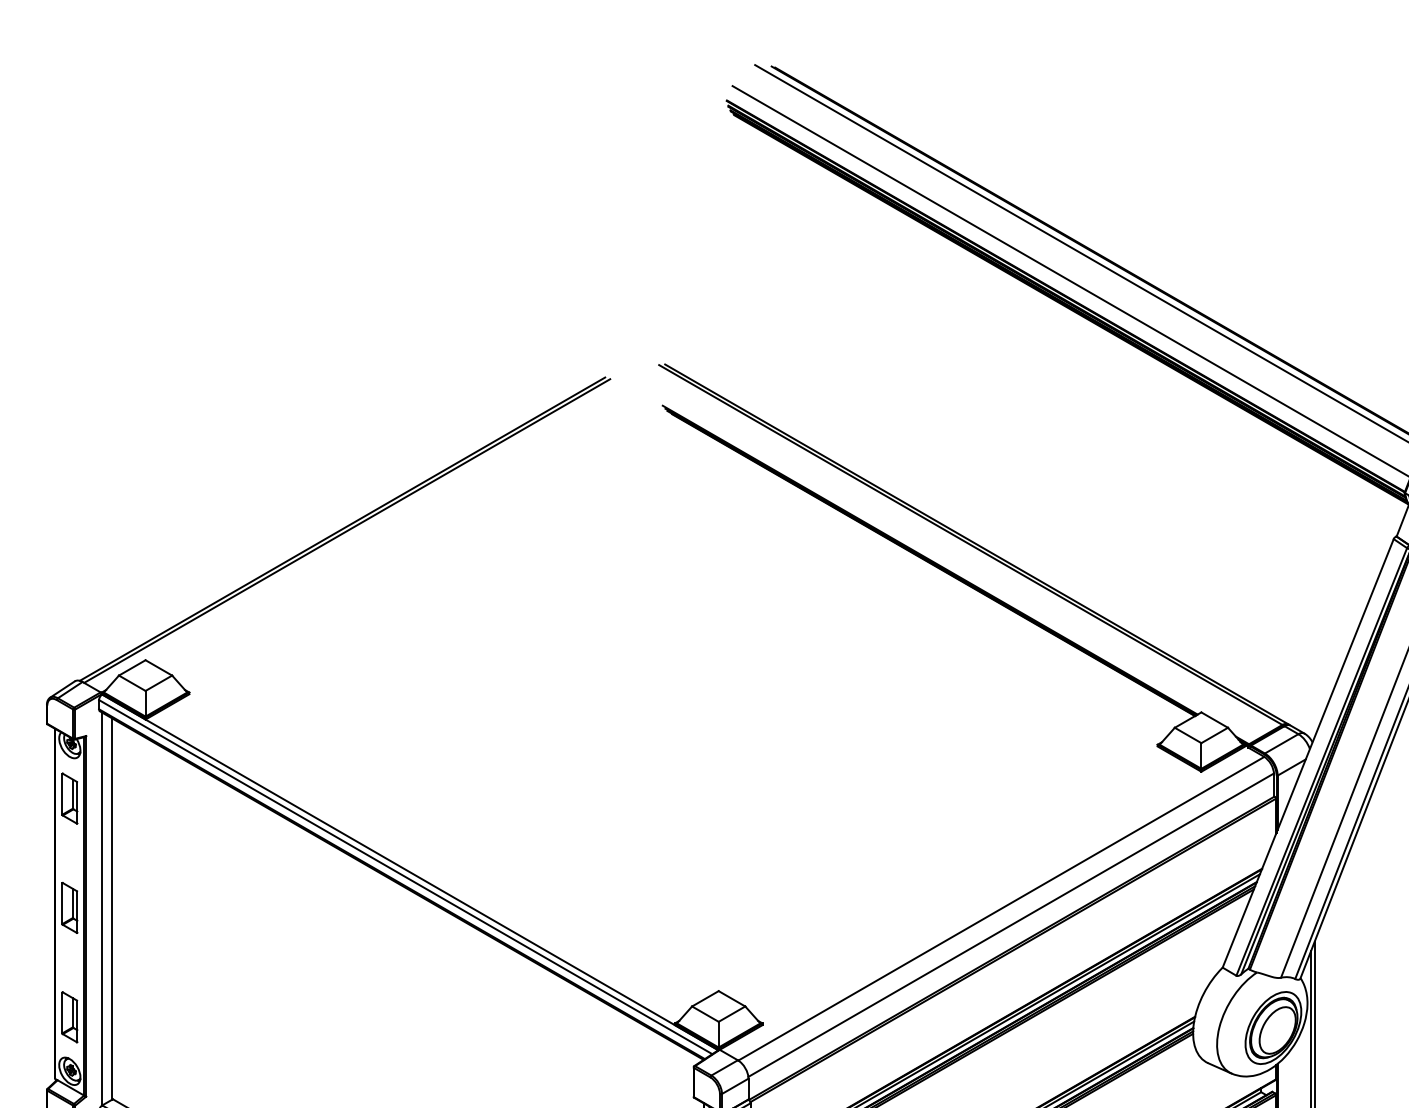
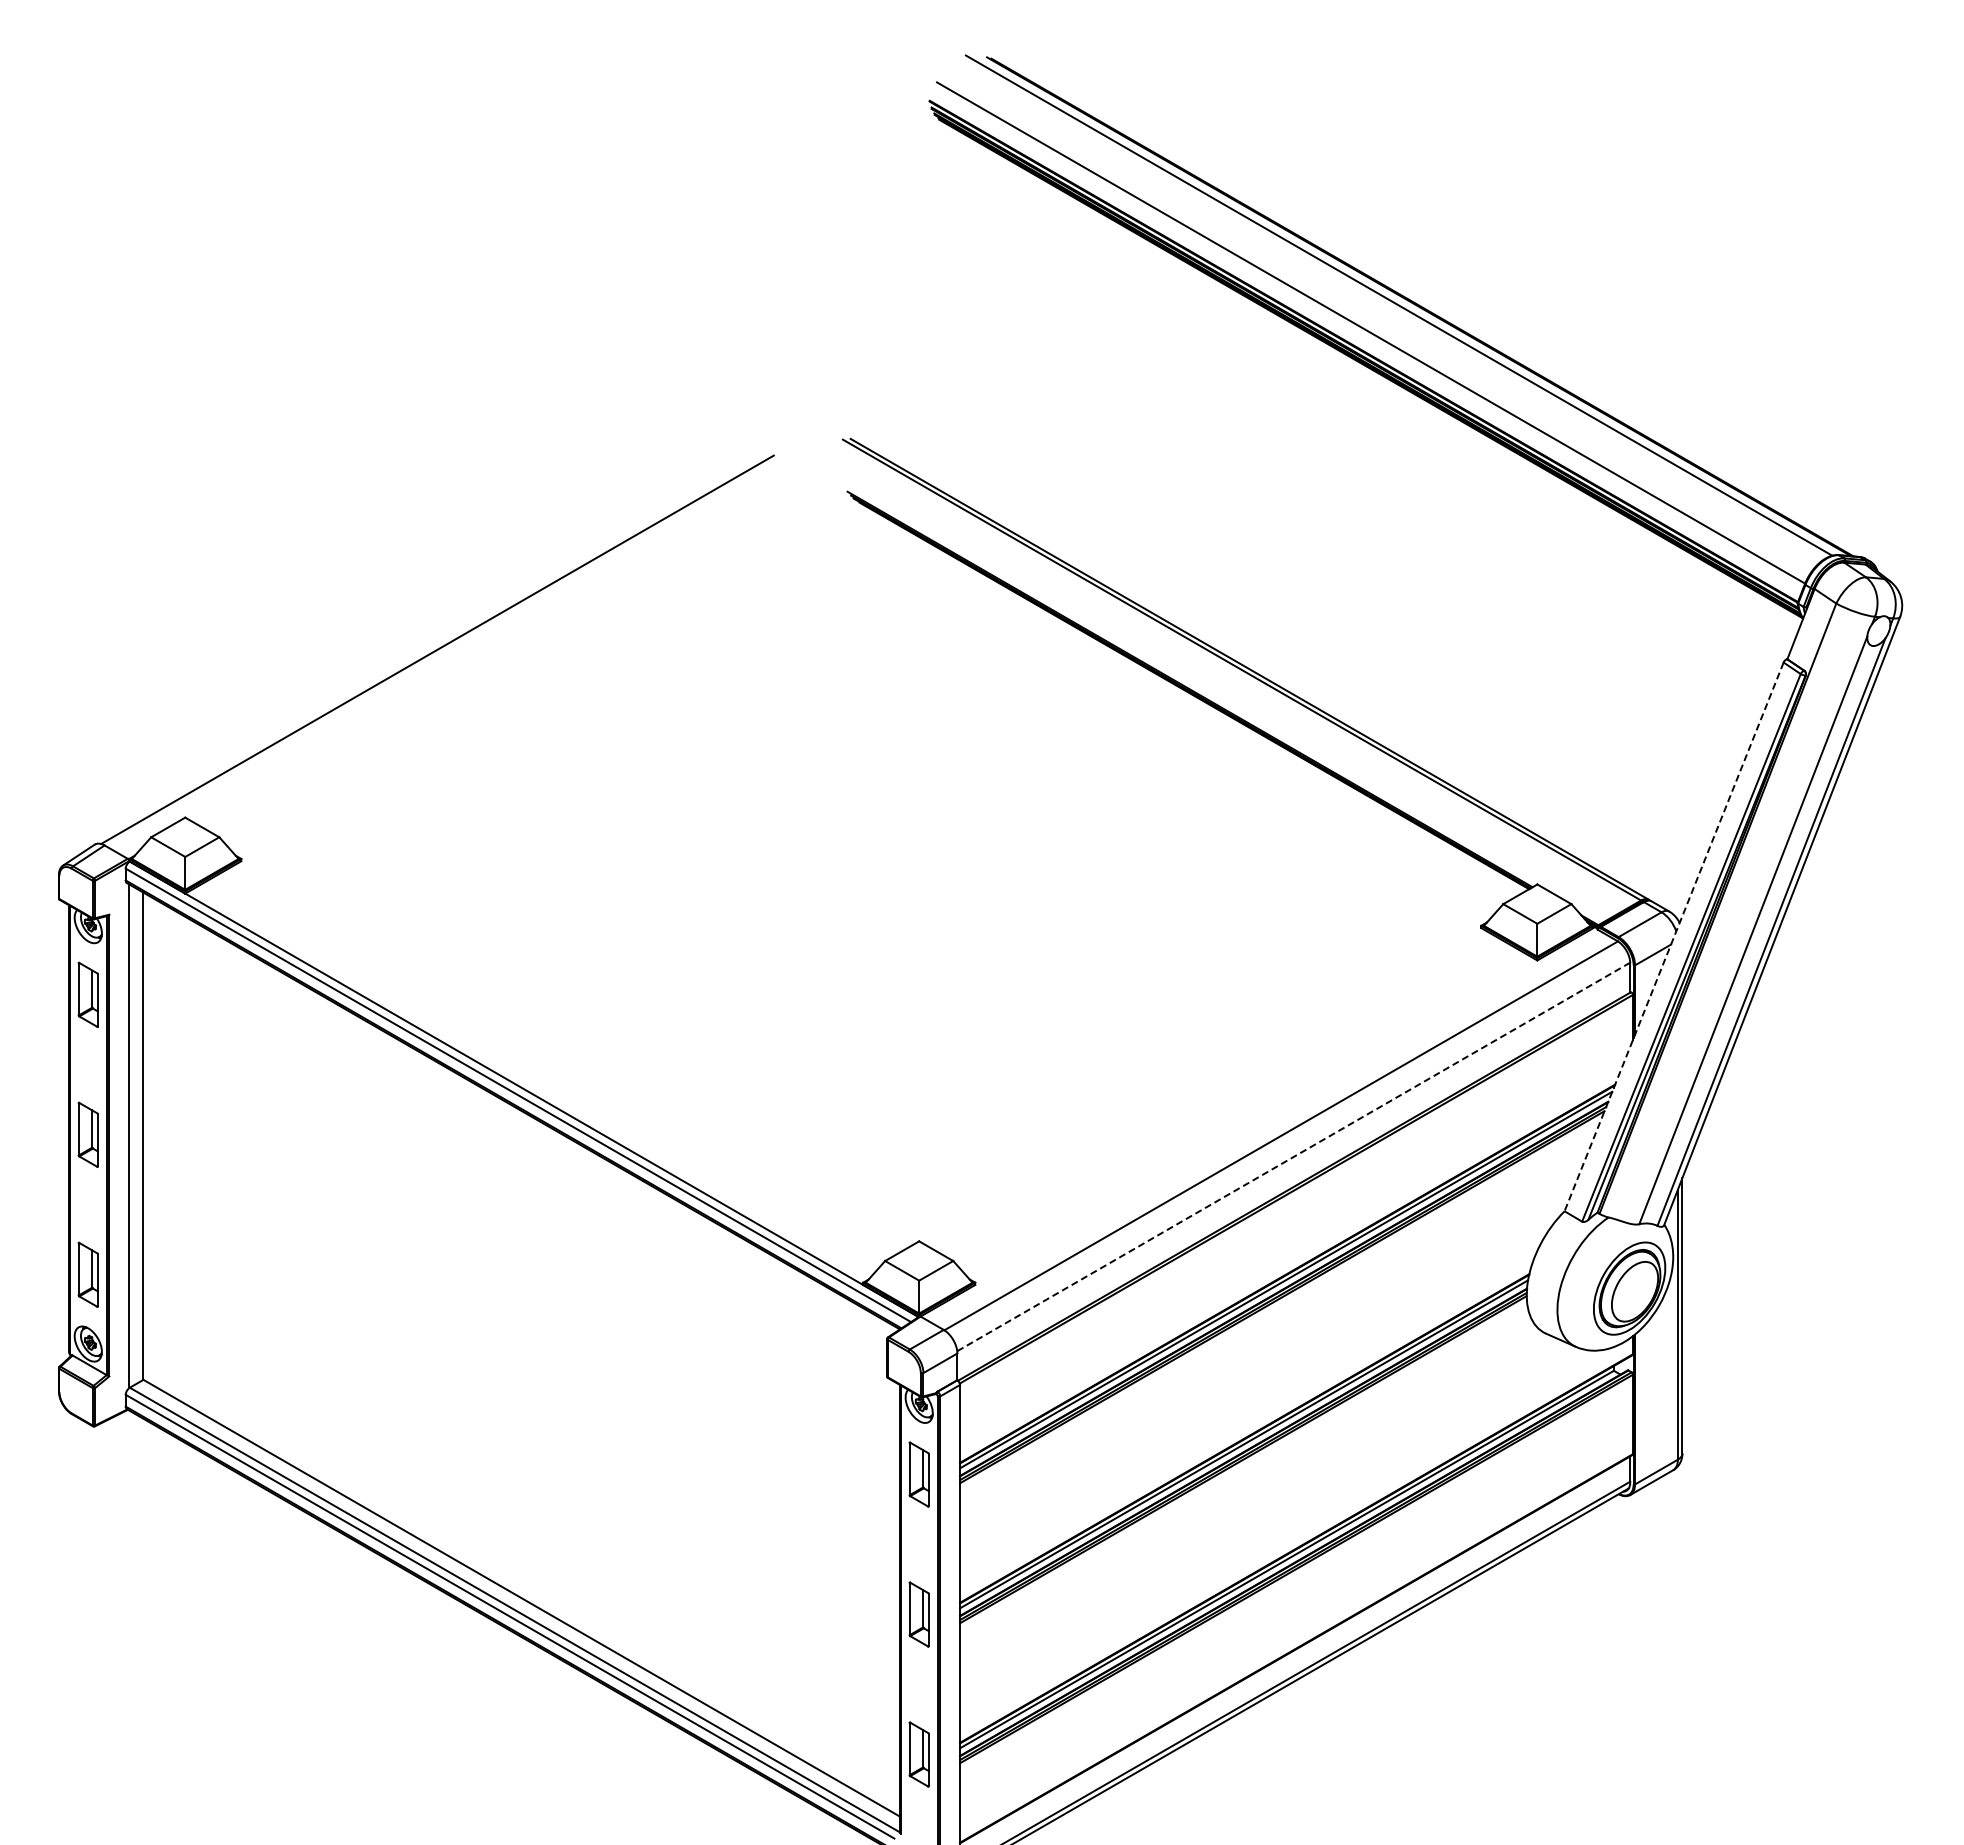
line: (347, 530) -> (443, 651), removed
line: (1307, 753) -> (1673, 937), solid -> dashed
line: (1010, 924) -> (1293, 1156), solid -> dashed

